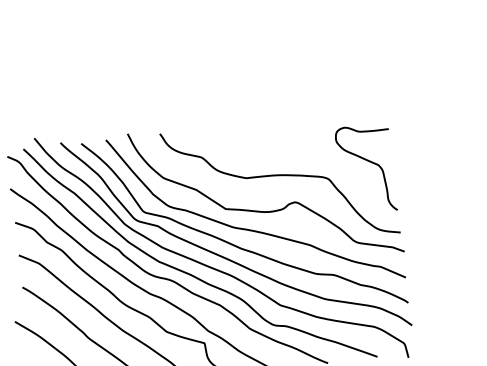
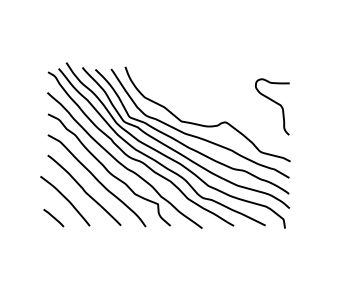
curve: (279, 177) -> (217, 105), removed

